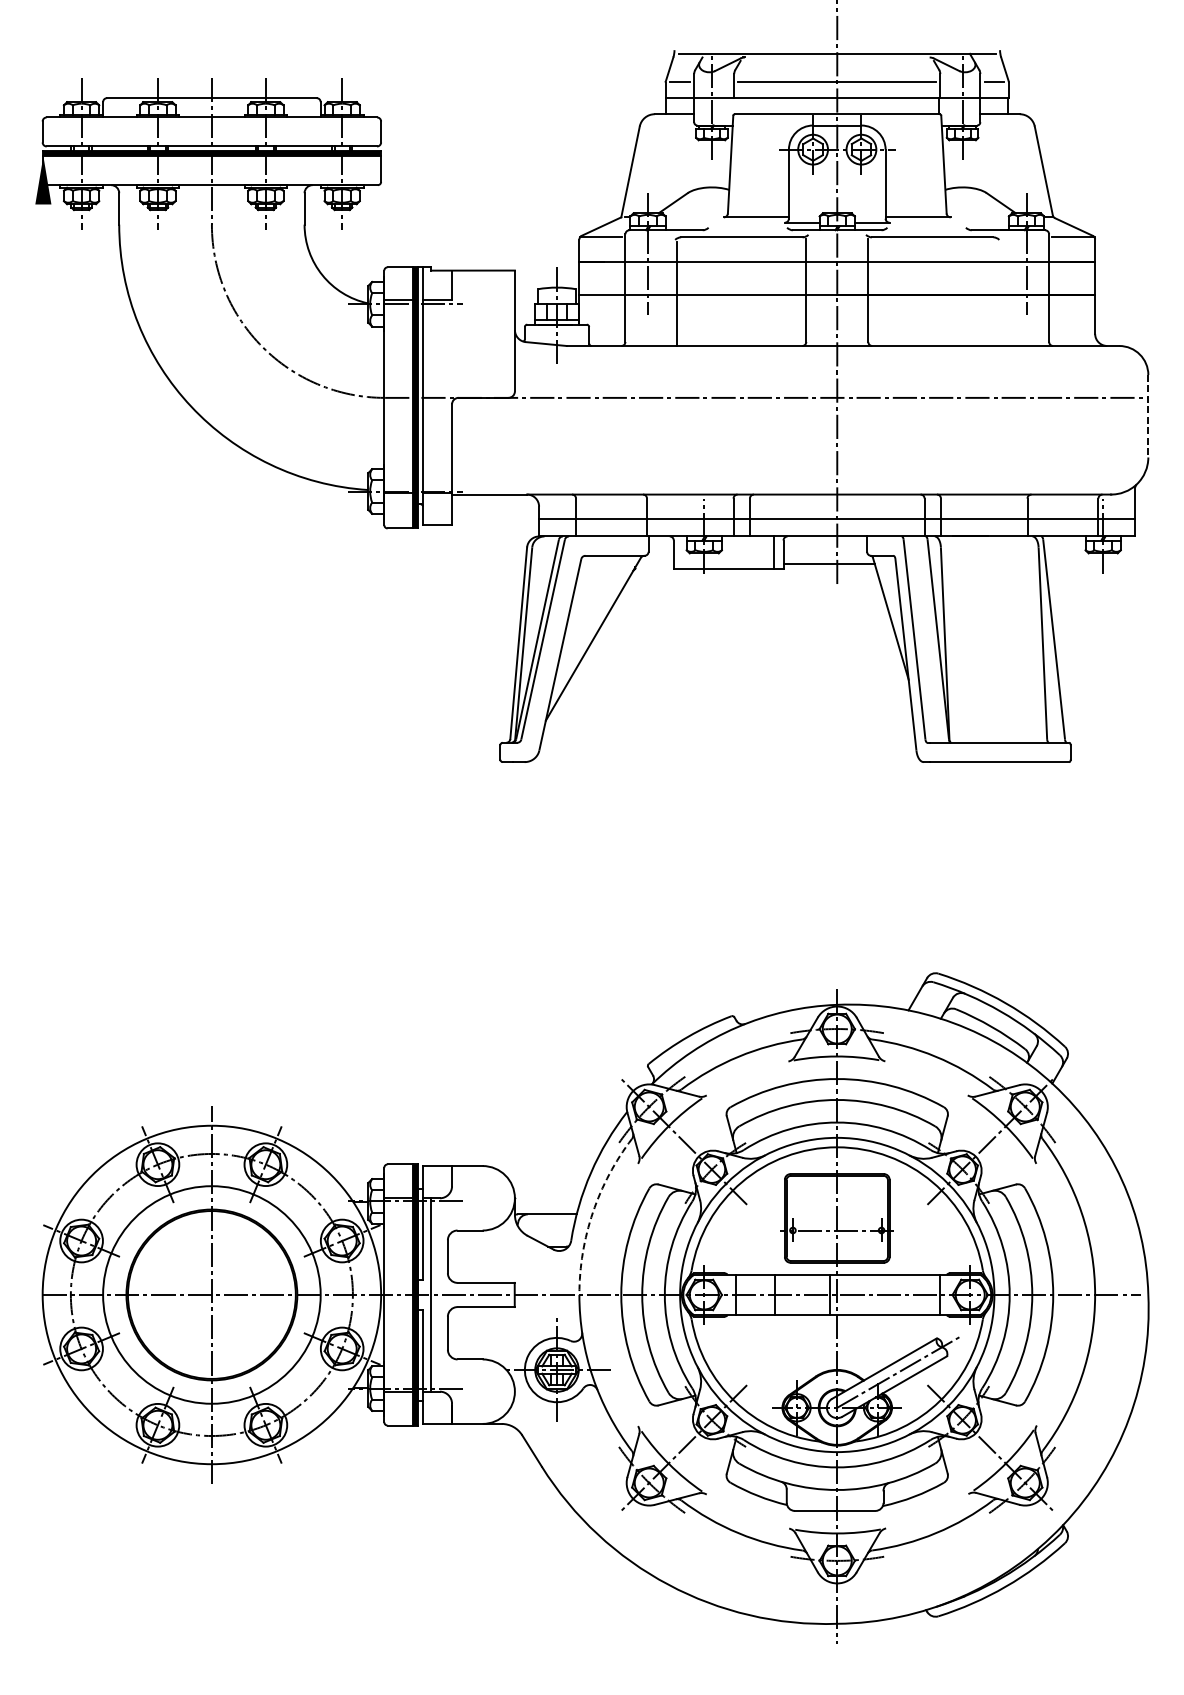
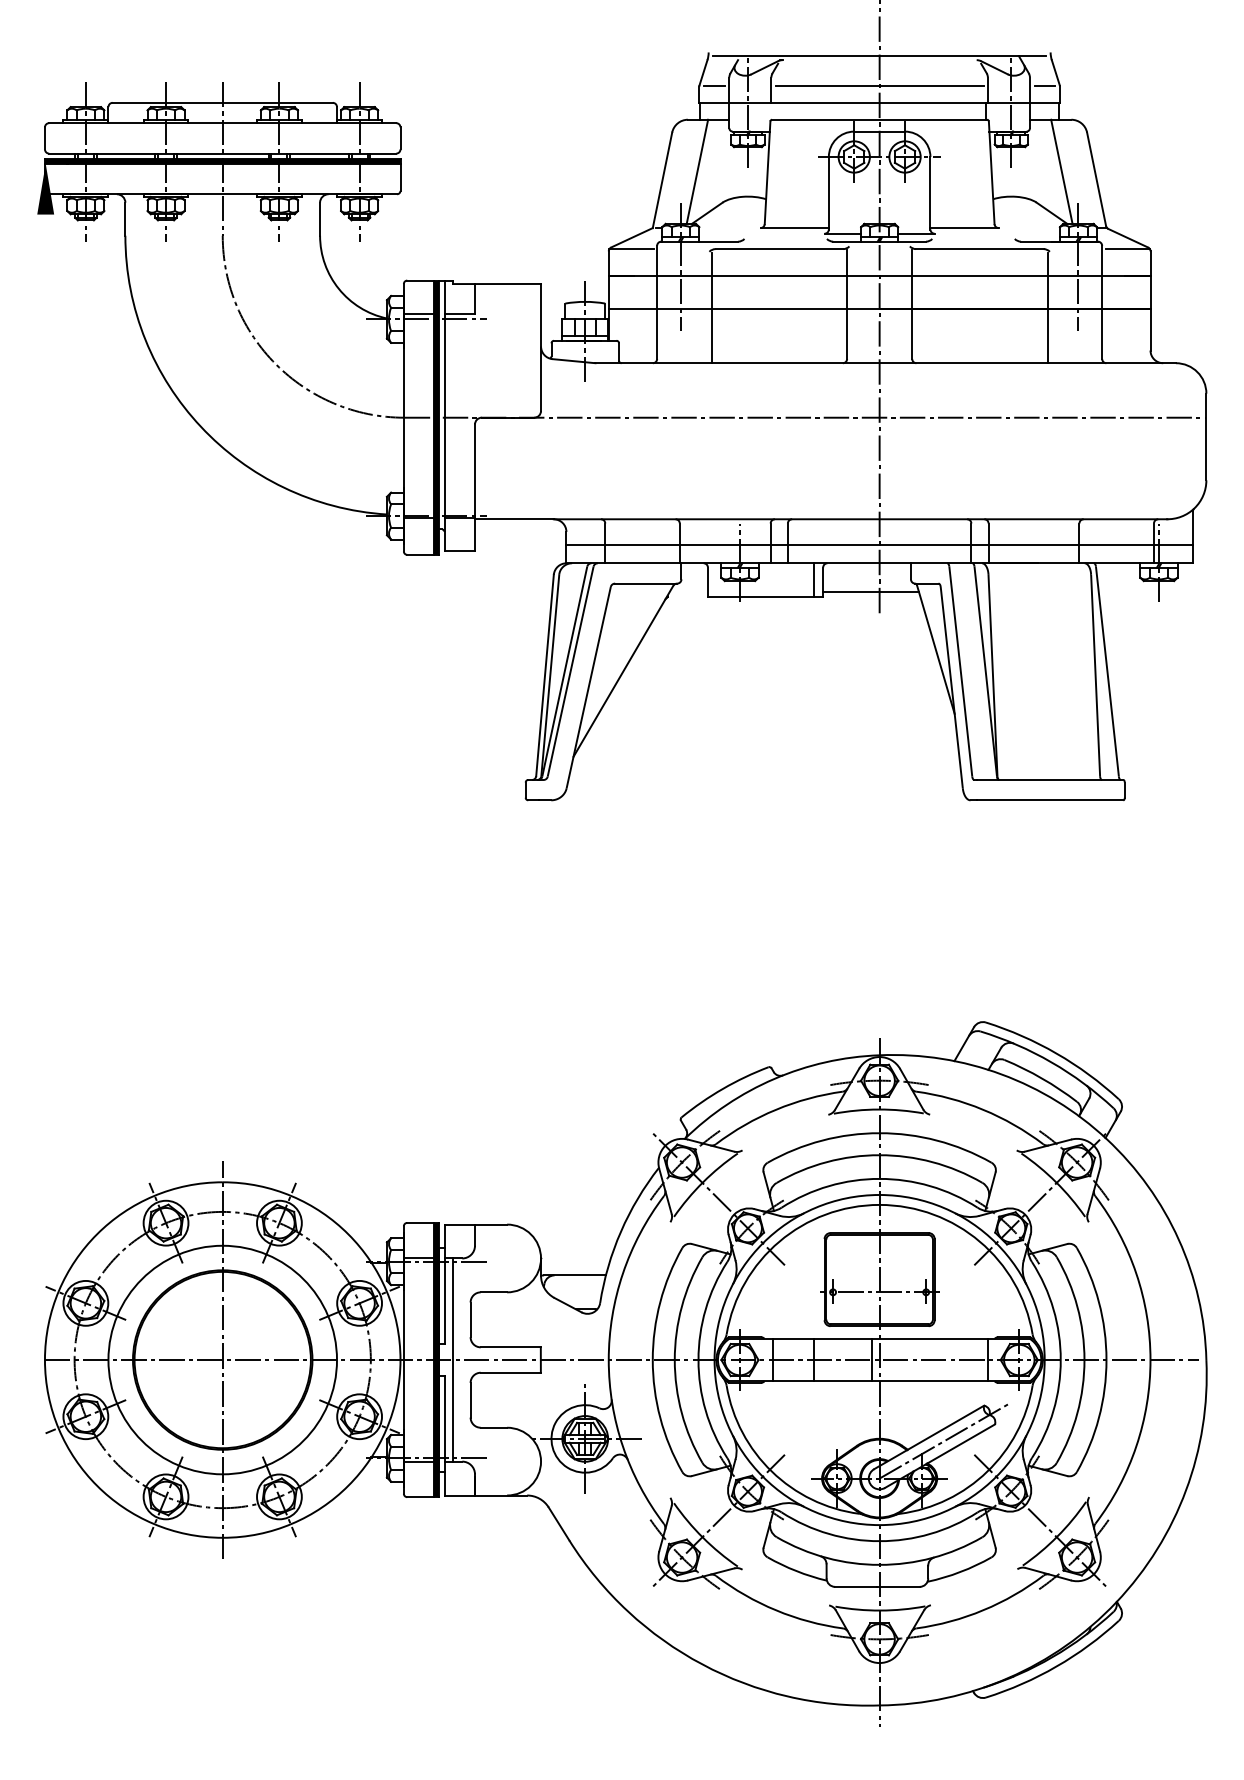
line: (663, 163) -> (697, 171), added
line: (1010, 163) -> (1061, 171), added
line: (997, 293) -> (1047, 308), added
line: (1148, 416) -> (1206, 437), dashed -> solid
arc: (592, 1212) -> (622, 1273), dashed -> solid

